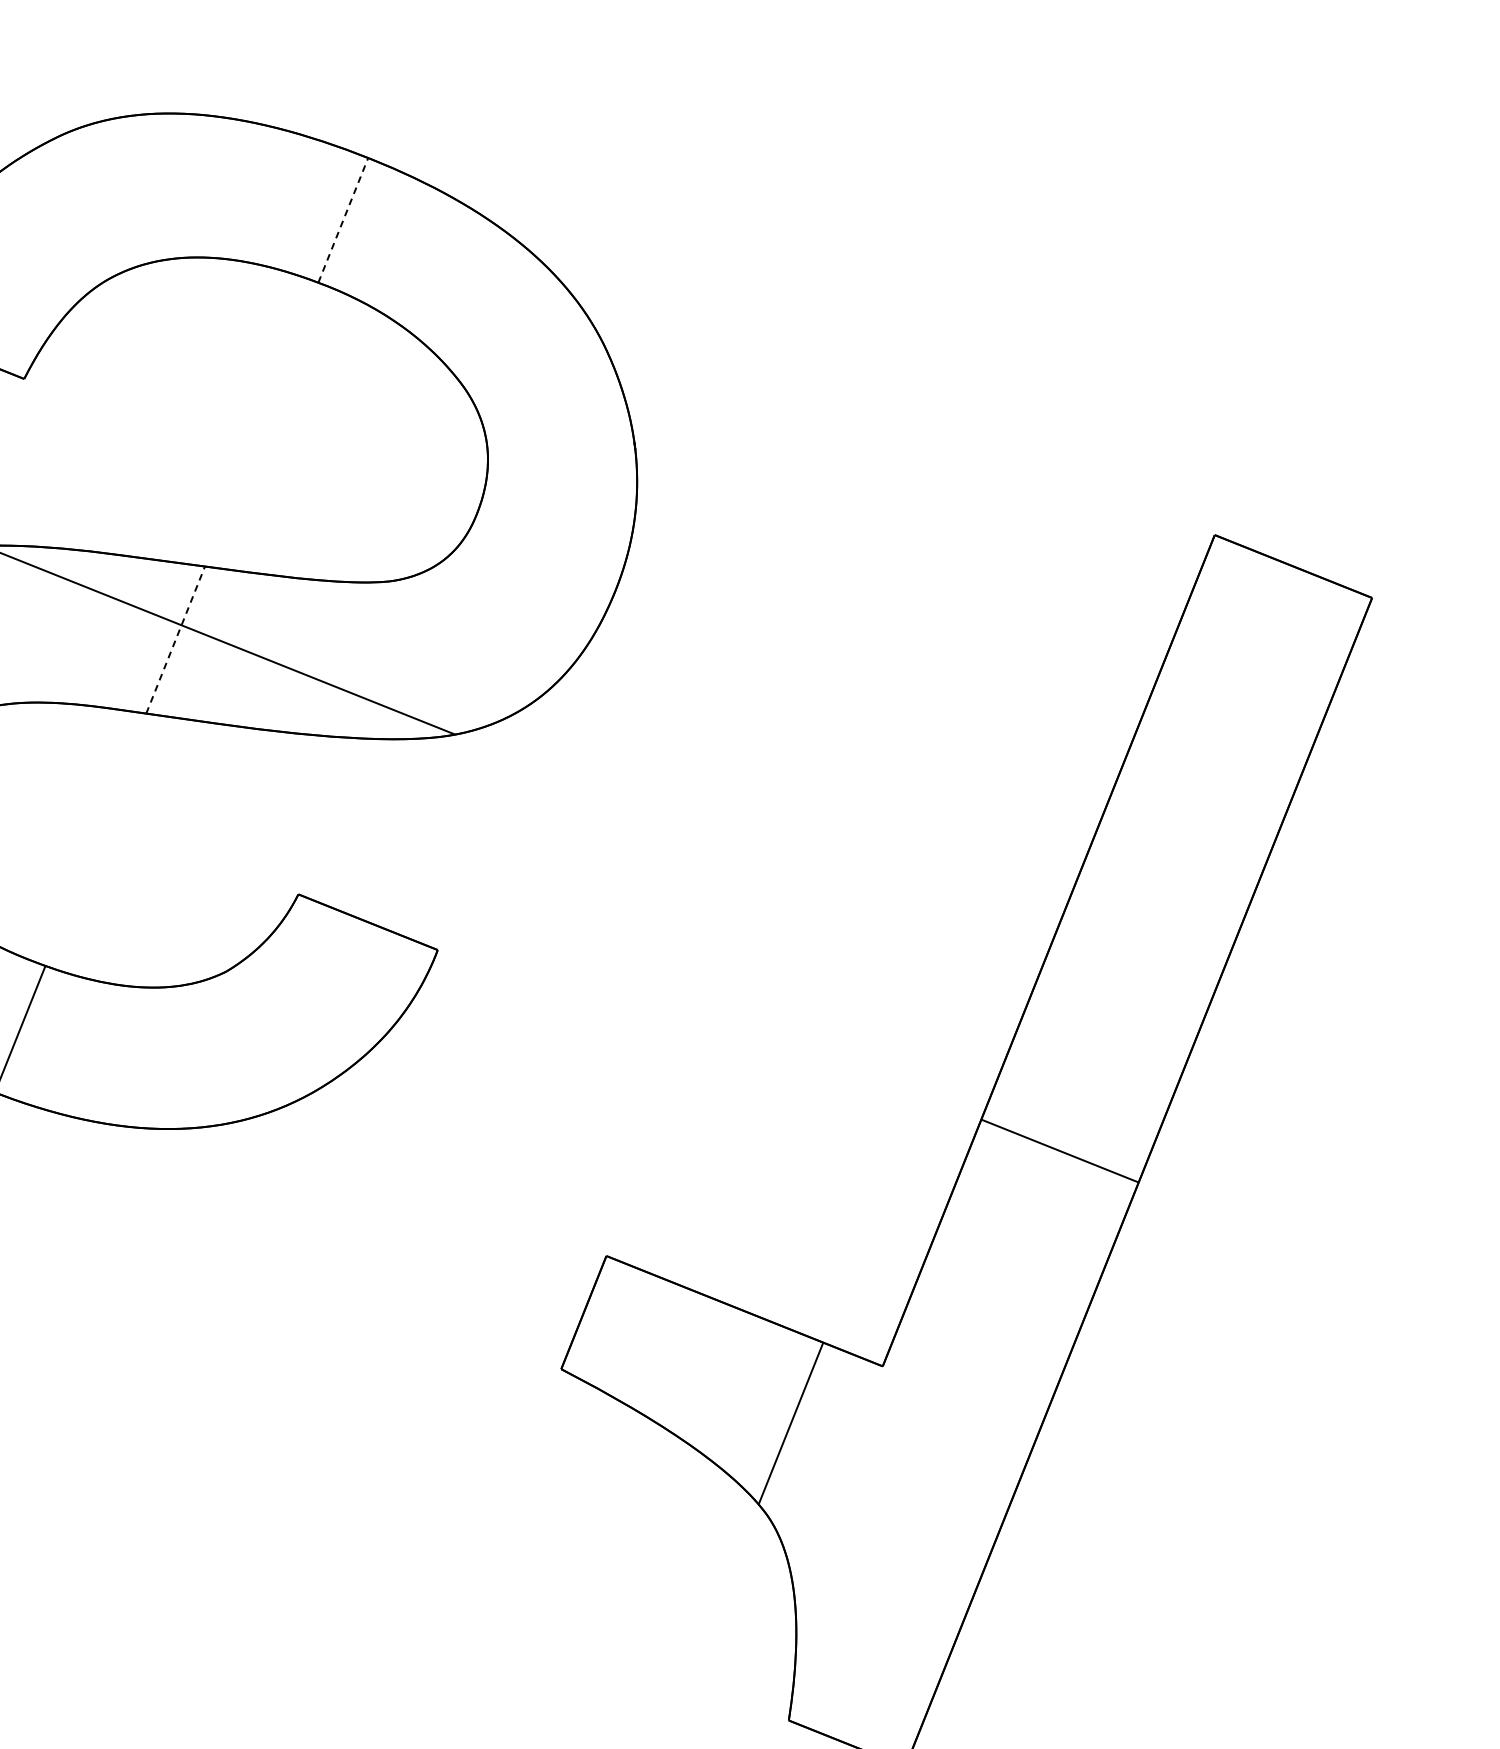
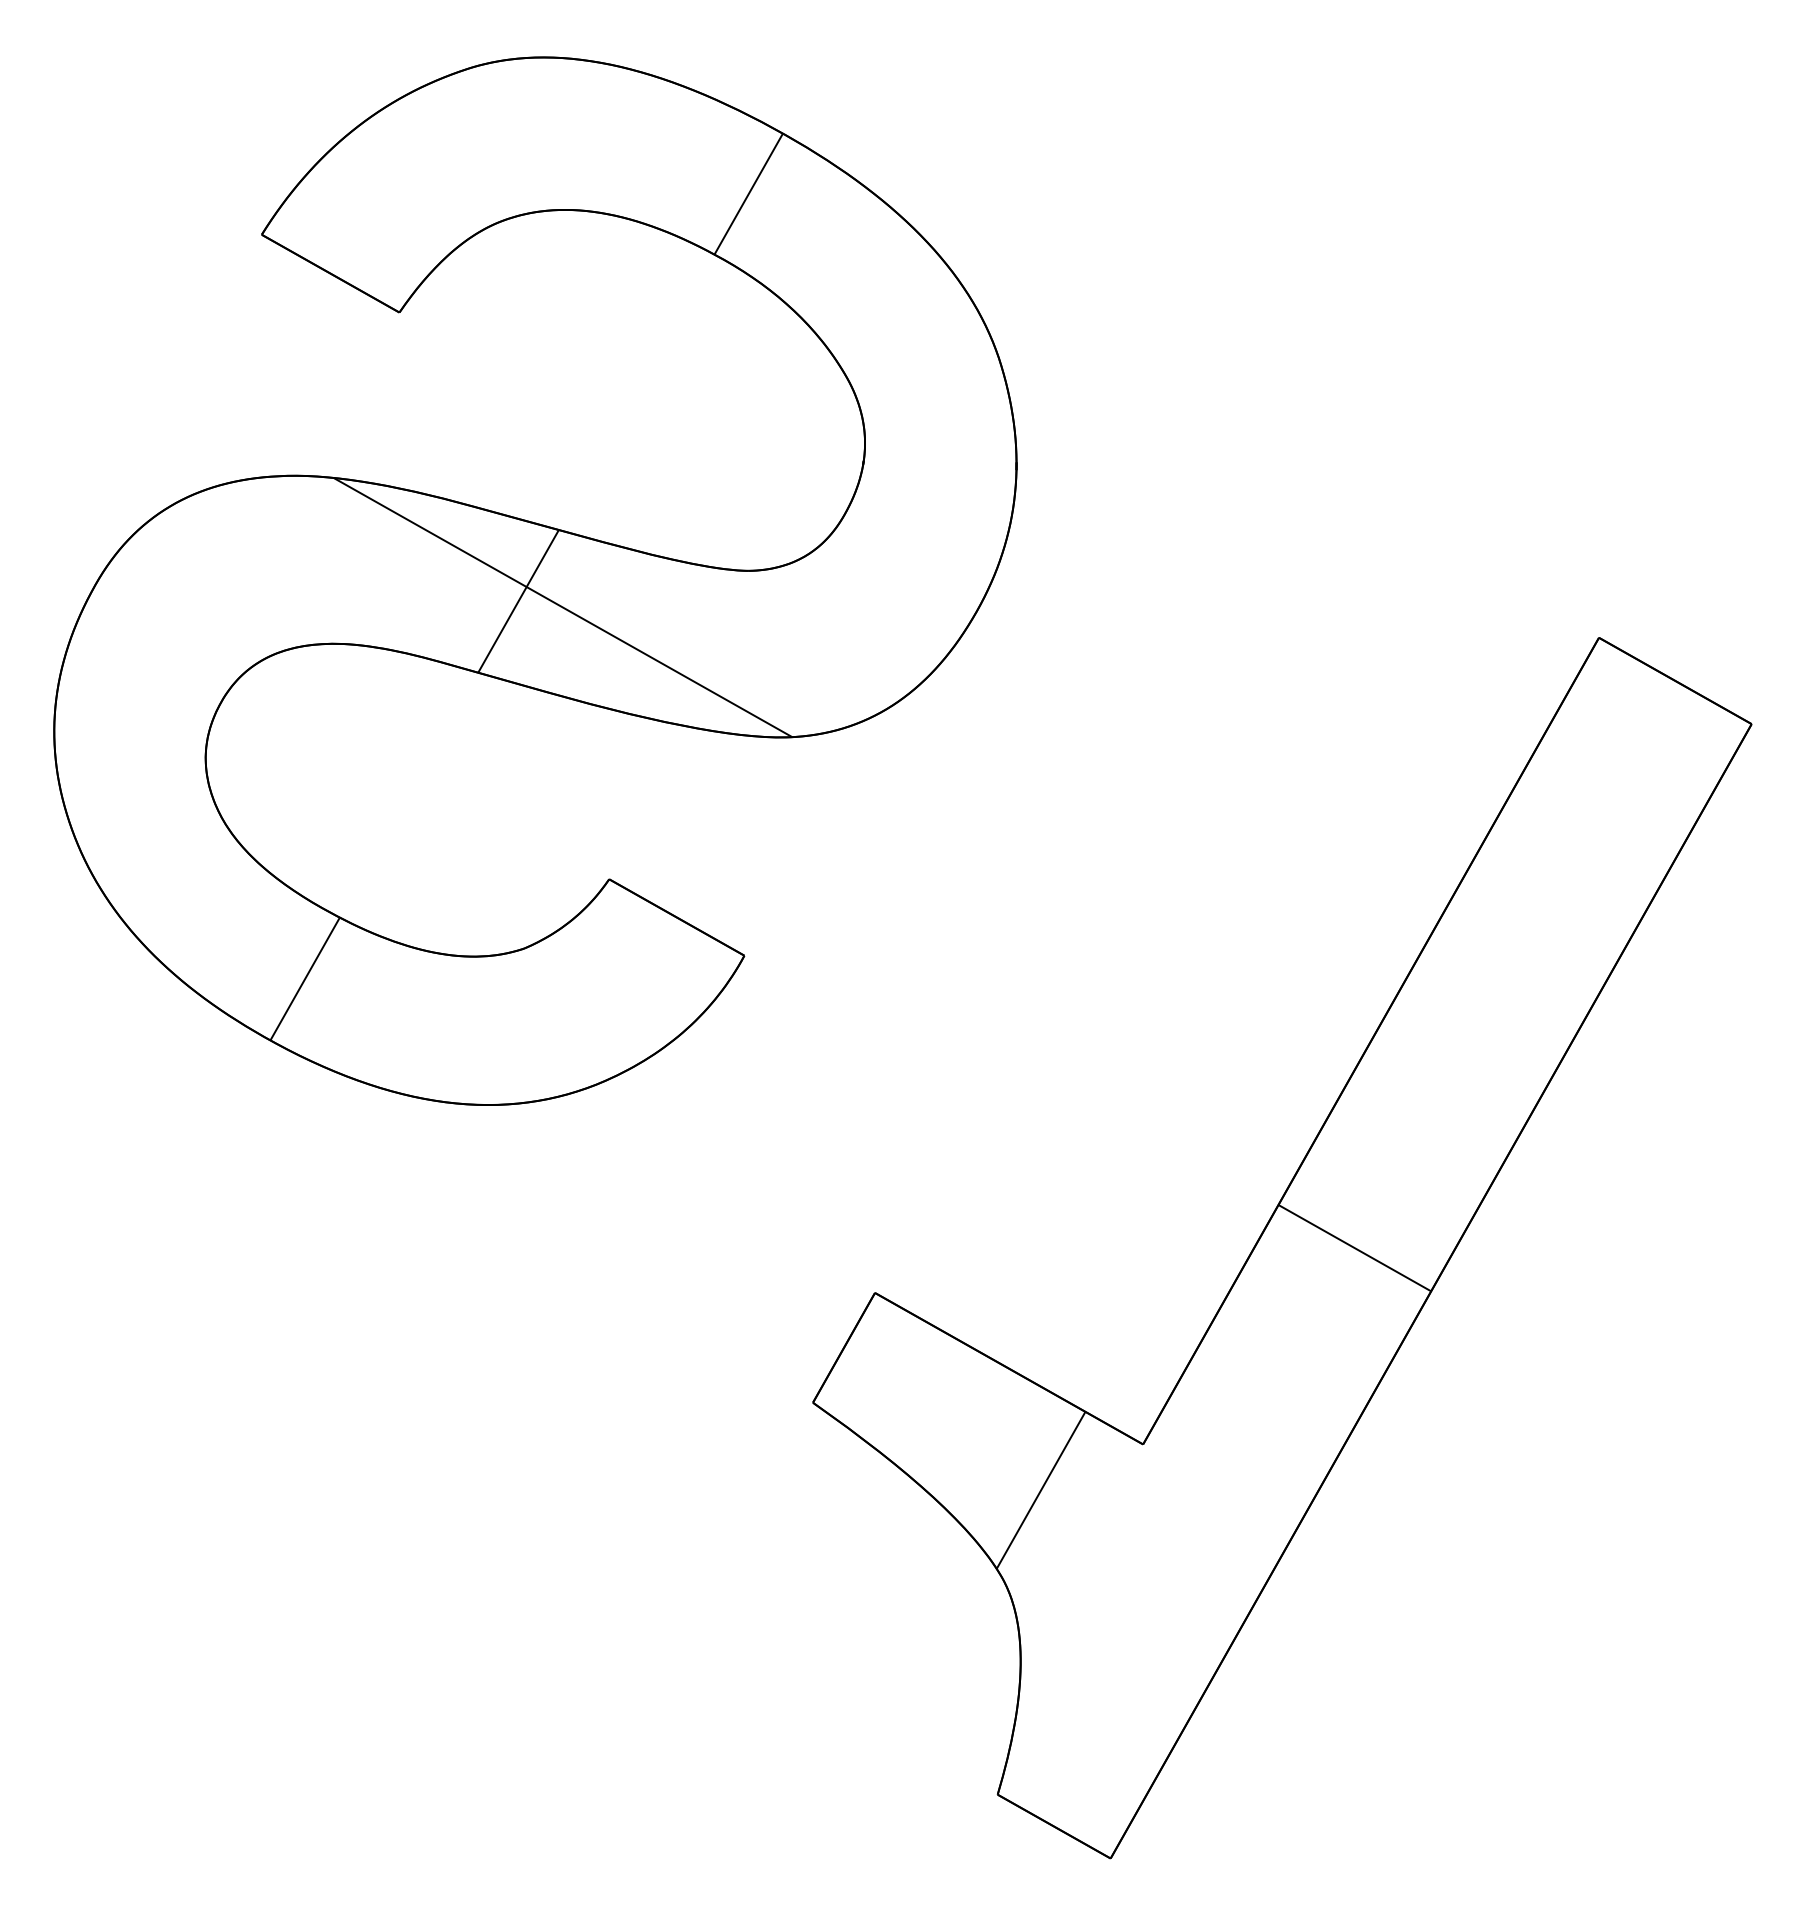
line: (343, 219) -> (748, 193), dashed -> solid
line: (175, 640) -> (518, 601), dashed -> solid

